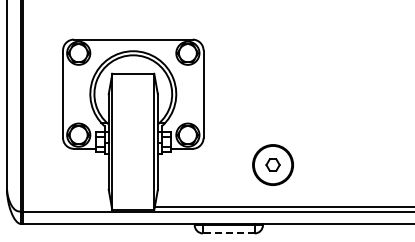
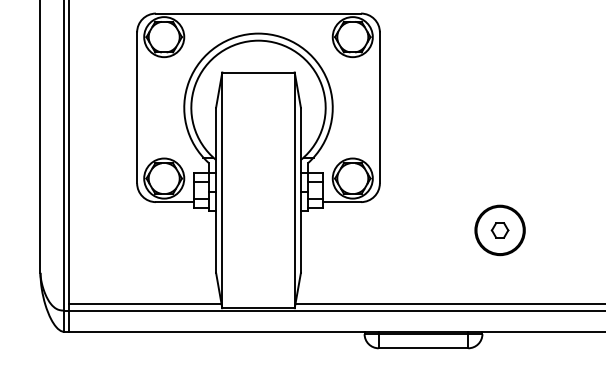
part: (273, 165) -> (500, 230), size x0.71
line: (67, 207) -> (144, 303), added
line: (228, 233) -> (422, 348), dashed -> solid

